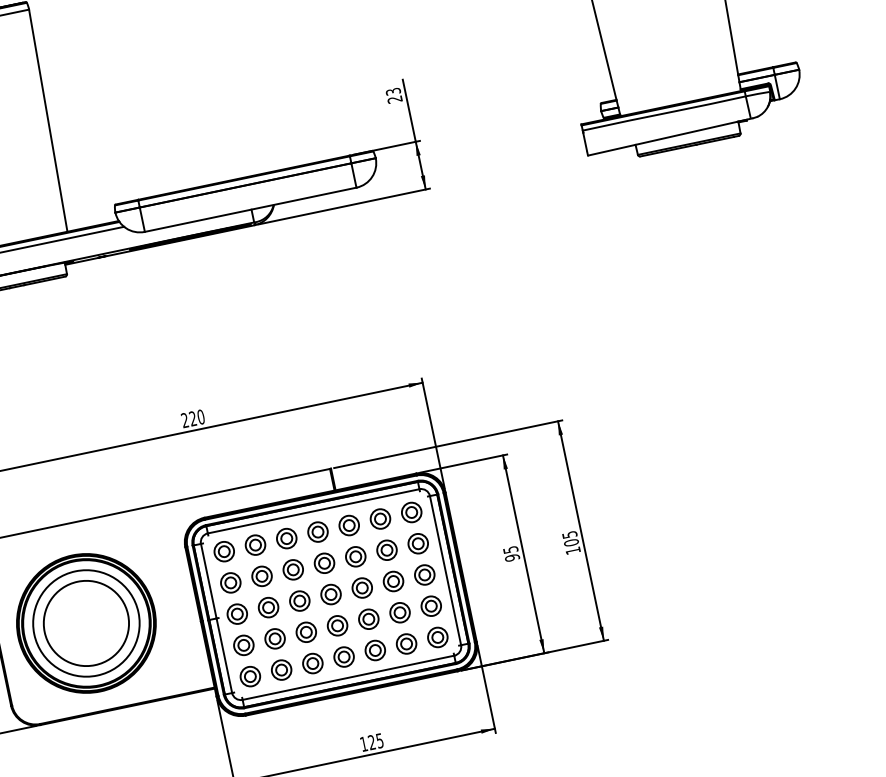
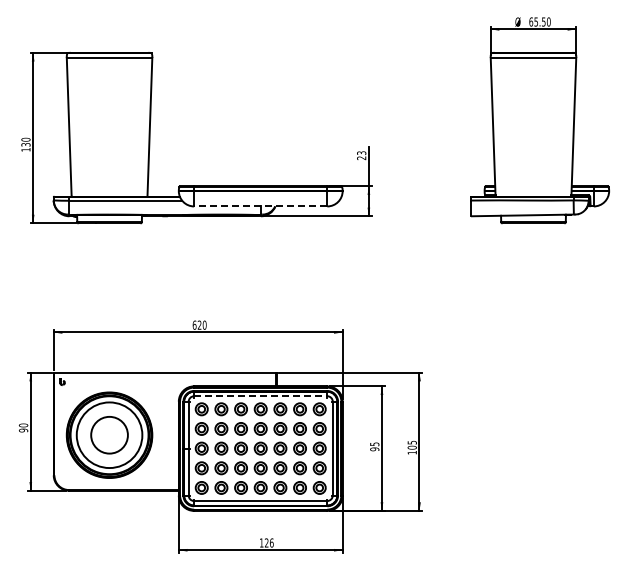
line: (250, 209) -> (260, 206), solid -> dashed
text: (184, 419) -> (194, 324), 220 -> 620
line: (313, 511) -> (260, 396), solid -> dashed
circle: (86, 622) -> (109, 434), size x0.7
text: (379, 740) -> (271, 542), 125 -> 126

